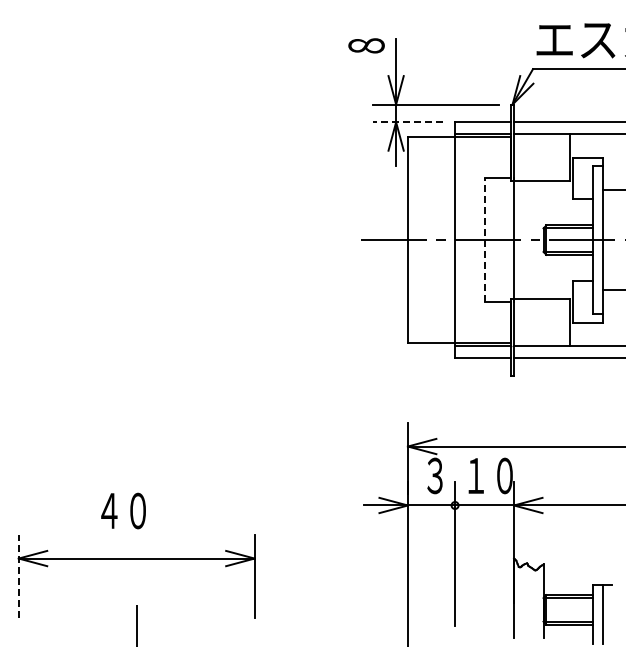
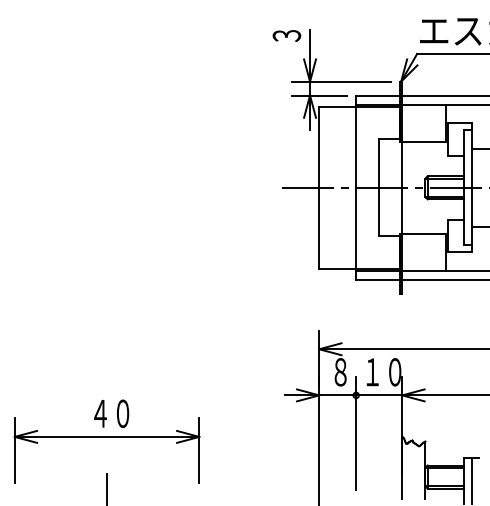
text: (366, 45) -> (286, 35), ８ -> ３
line: (407, 122) -> (318, 95), dashed -> solid
line: (484, 240) -> (379, 188), dashed -> solid
text: (434, 475) -> (340, 371), ３ -> ８
text: (123, 510) -> (111, 413), moved
line: (18, 575) -> (14, 450), dashed -> solid

